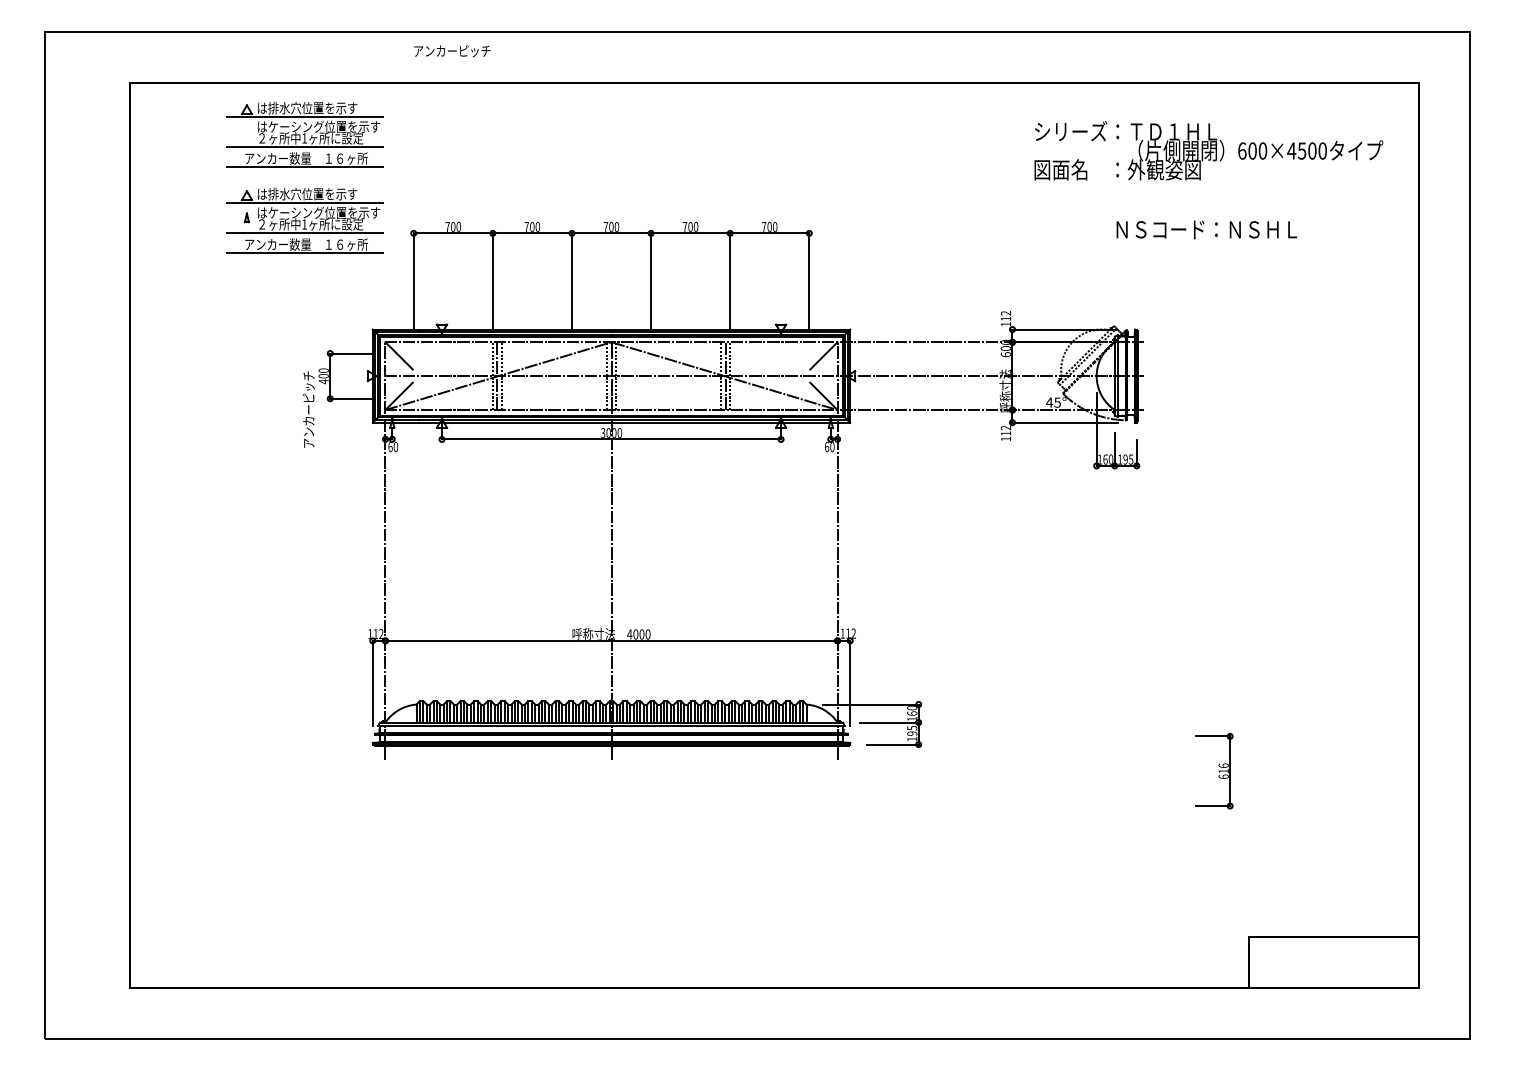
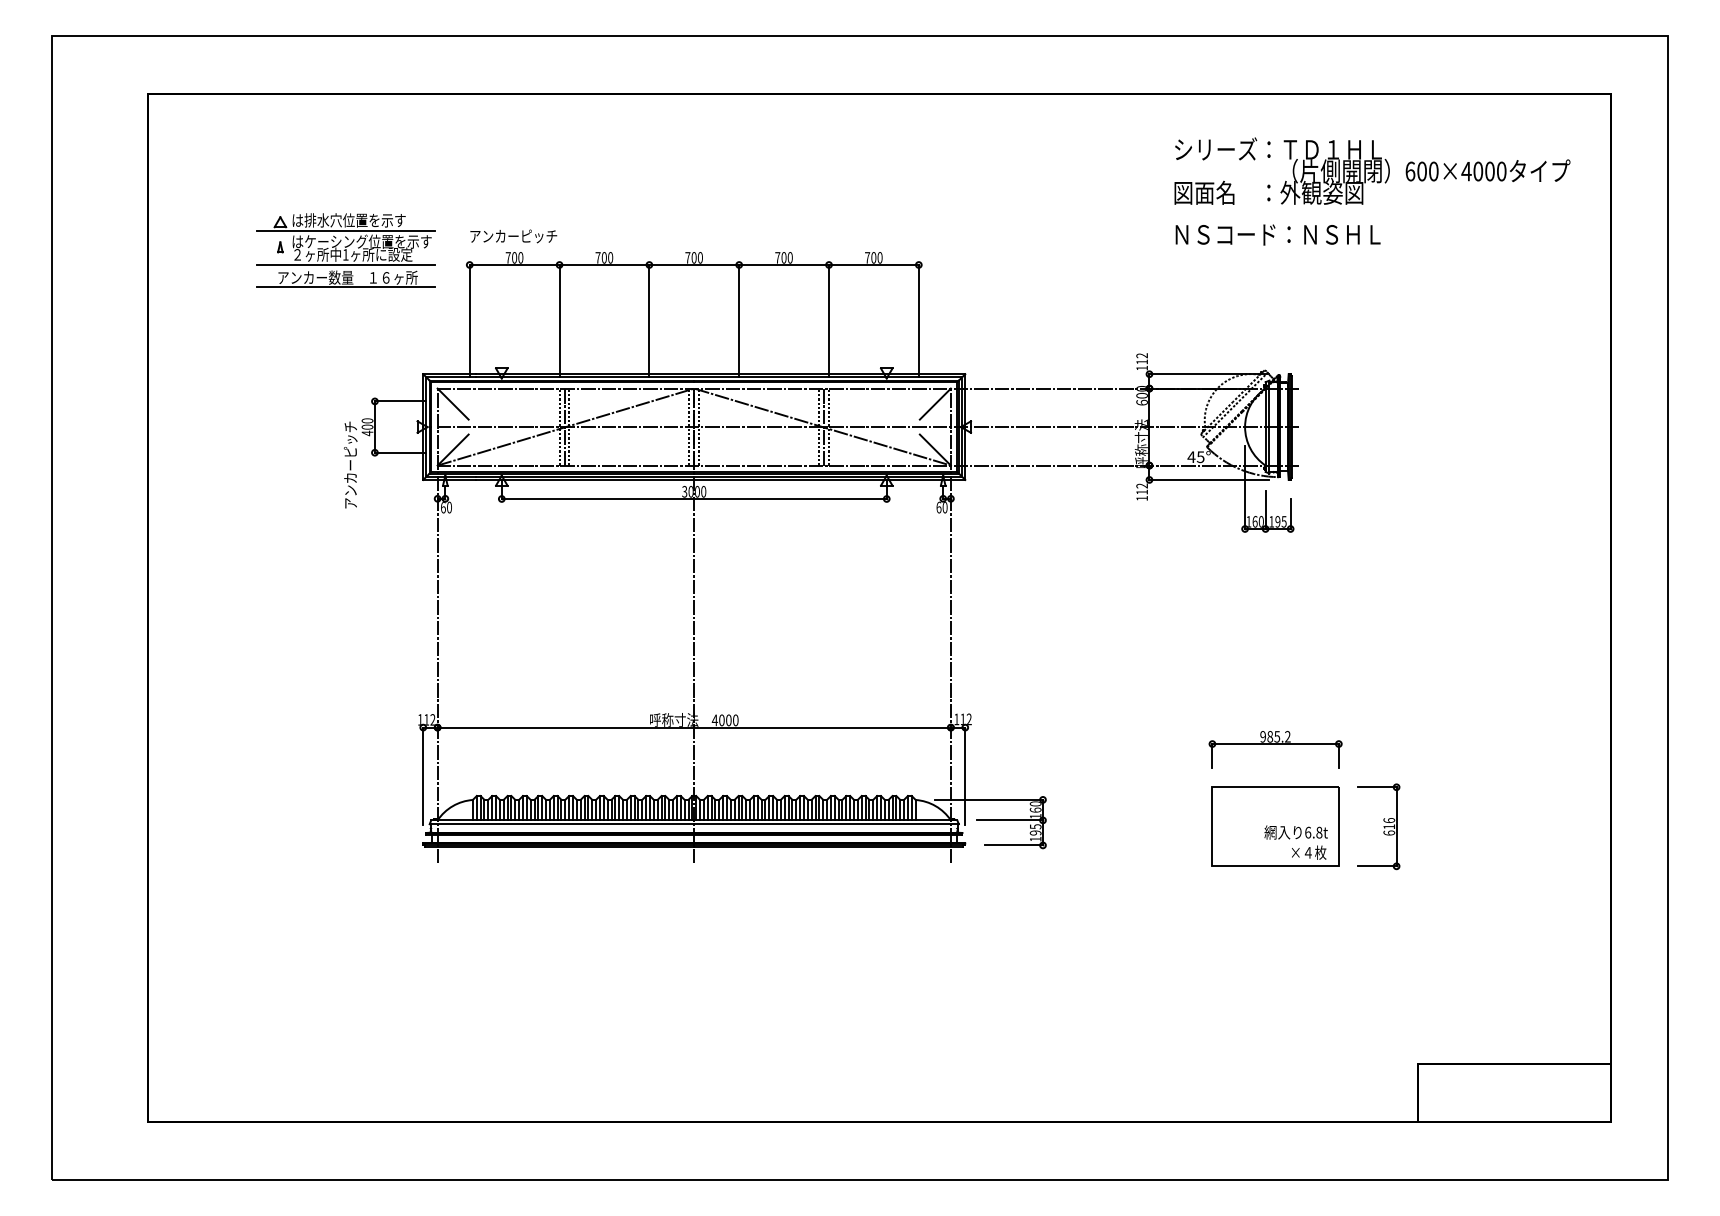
text: (452, 51) -> (513, 236), moved
part: (304, 134) -> (345, 152), removed
text: (1301, 150) -> (1477, 170), 600×4500 -> 600×4000
text: (1206, 229) -> (1277, 234), moved
part: (1123, 659) -> (1275, 748), added
part: (1123, 727) -> (1275, 825), added
part: (1214, 771) -> (1378, 827), moved

